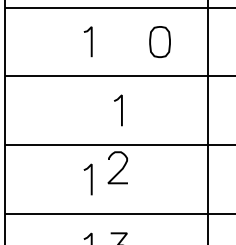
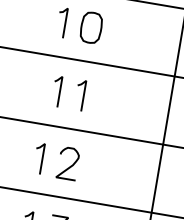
part: (159, 41) -> (90, 27), moved
curve: (96, 110) -> (58, 91), added
curve: (120, 169) -> (70, 165), moved

